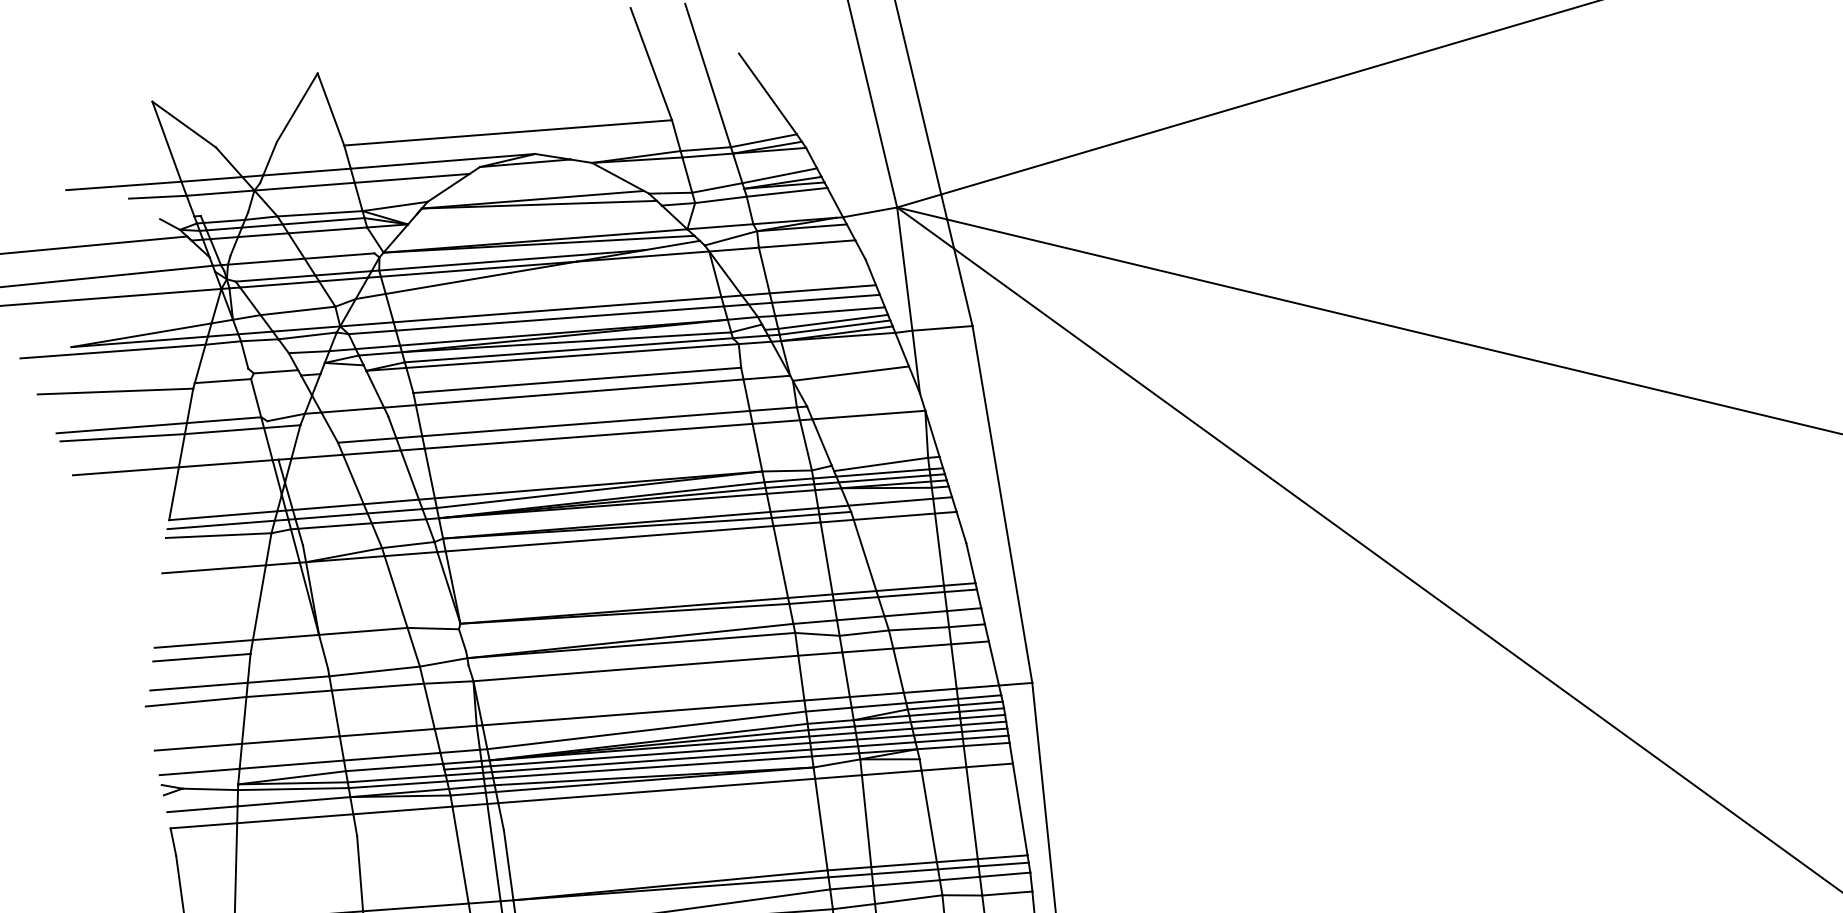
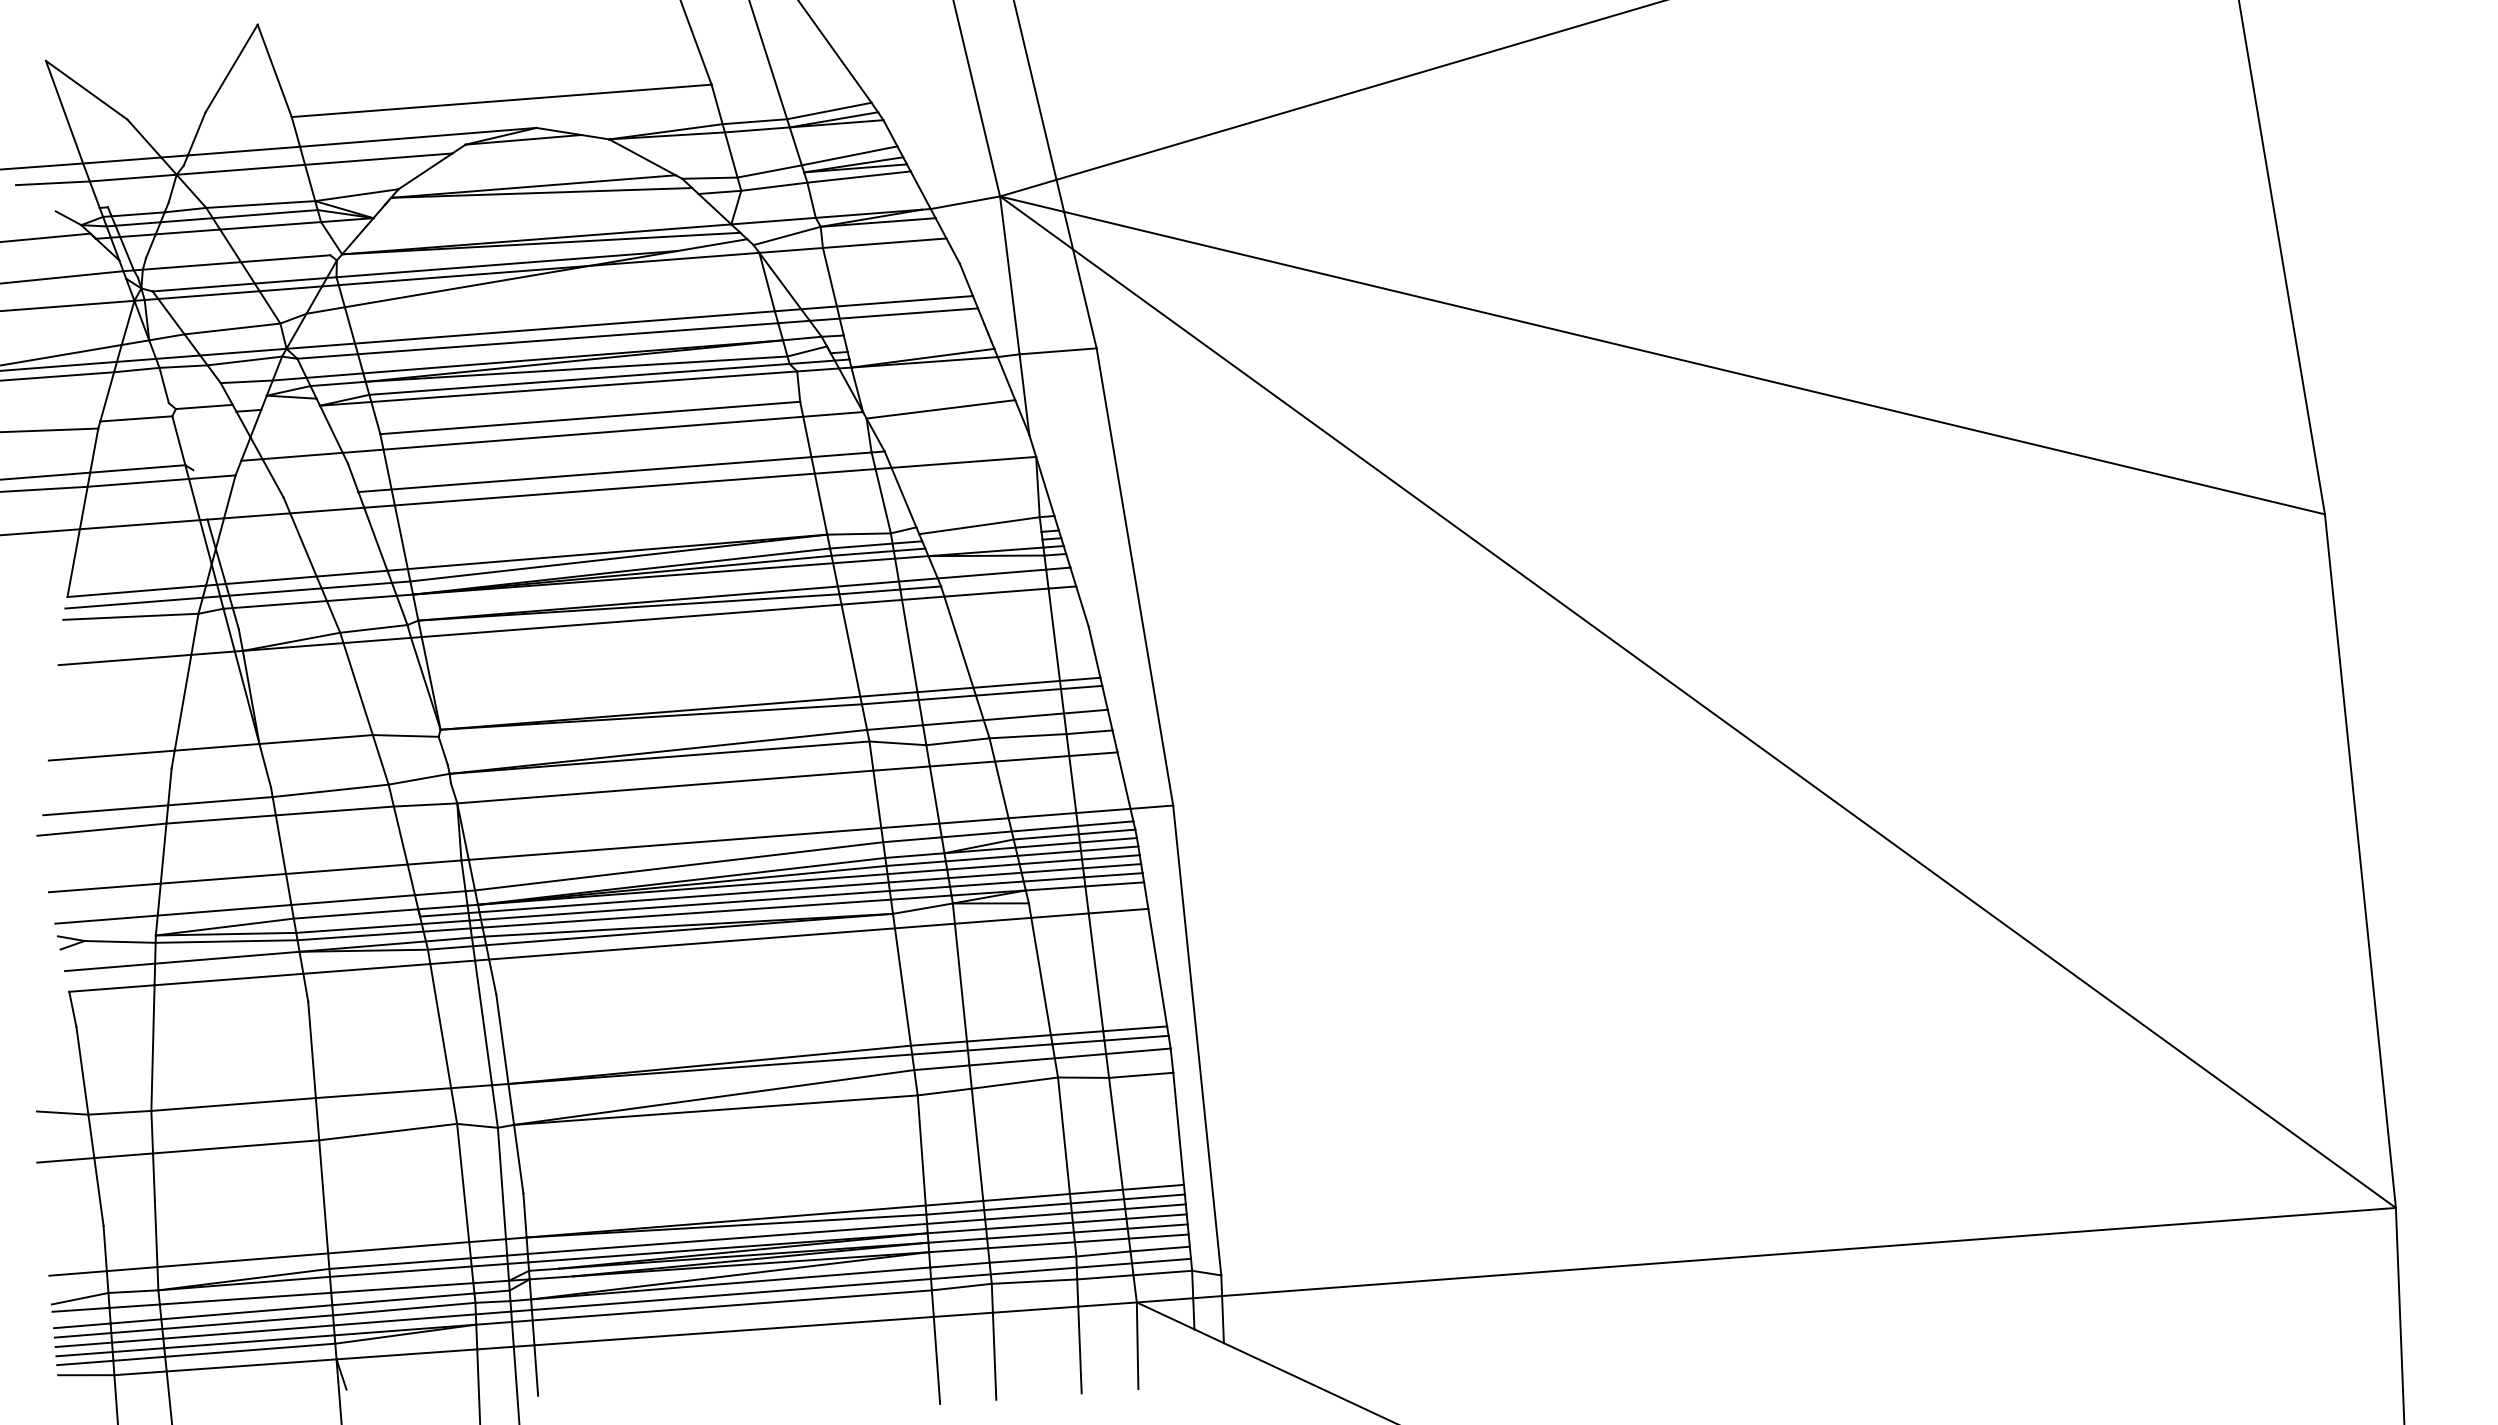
line: (829, 311) -> (913, 329), removed
line: (832, 322) -> (917, 343), removed
line: (835, 327) -> (920, 350), removed
line: (286, 417) -> (217, 465), removed
line: (366, 440) -> (320, 494), removed
line: (882, 472) -> (981, 536), removed
line: (884, 478) -> (983, 543), removed
line: (201, 657) -> (109, 773), removed

